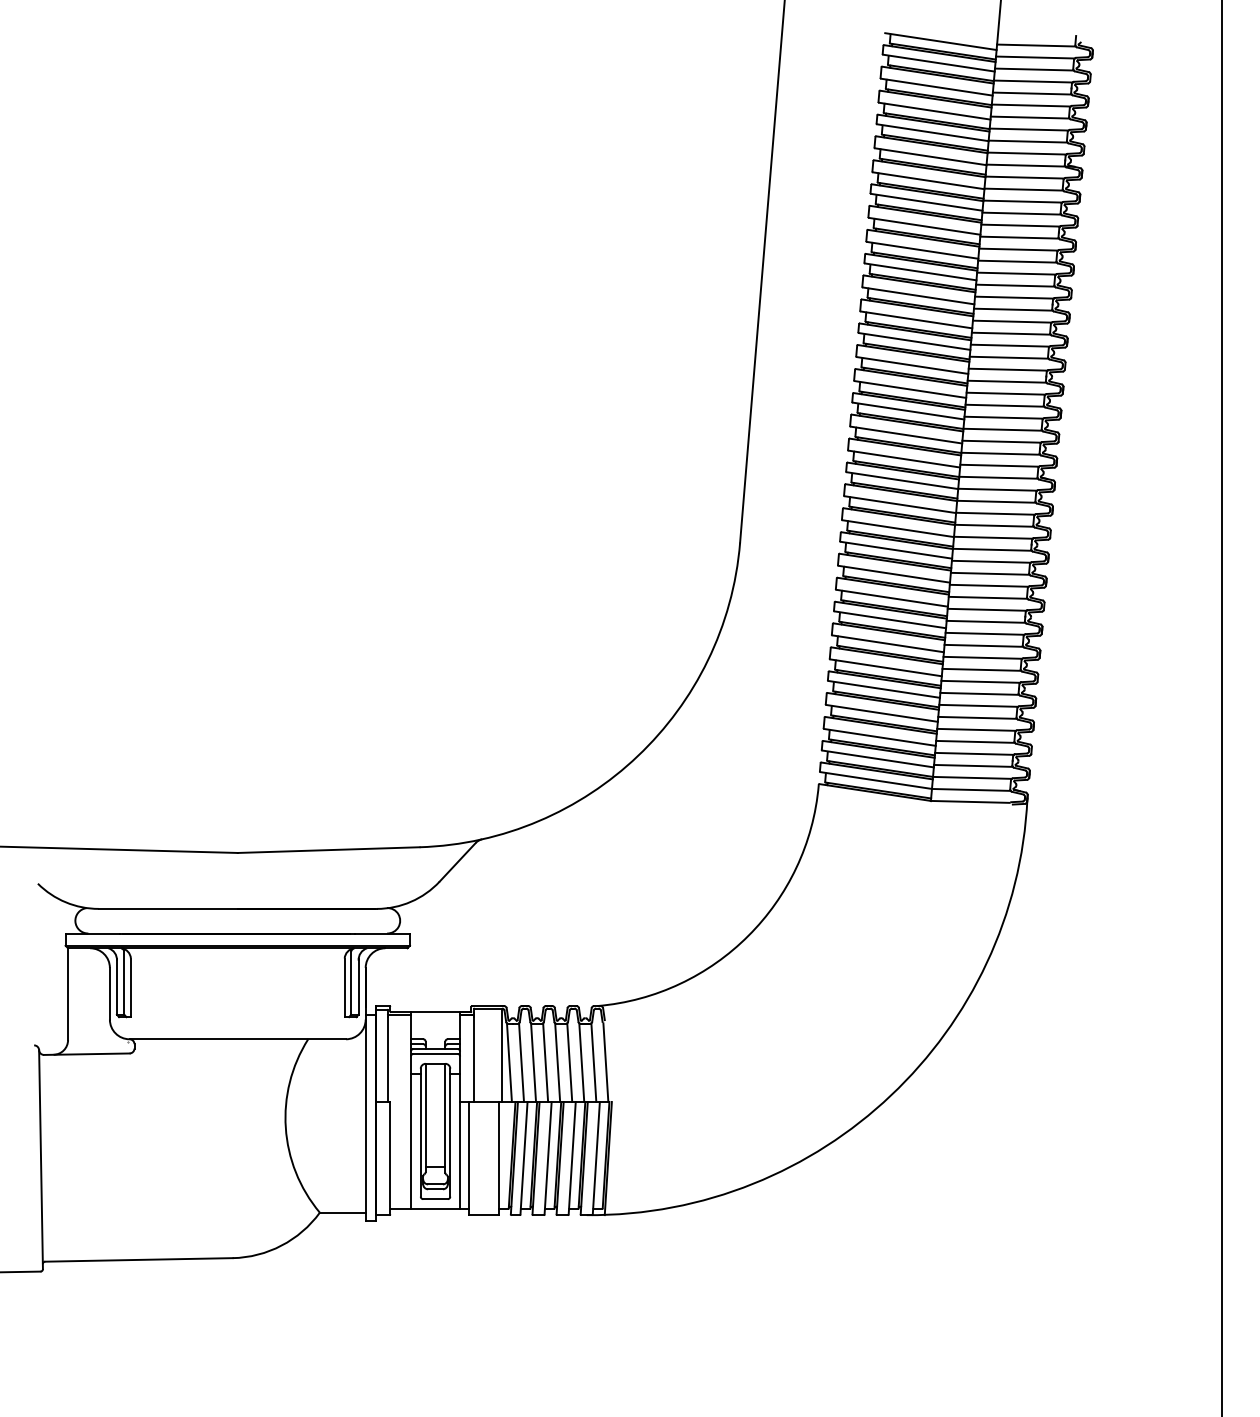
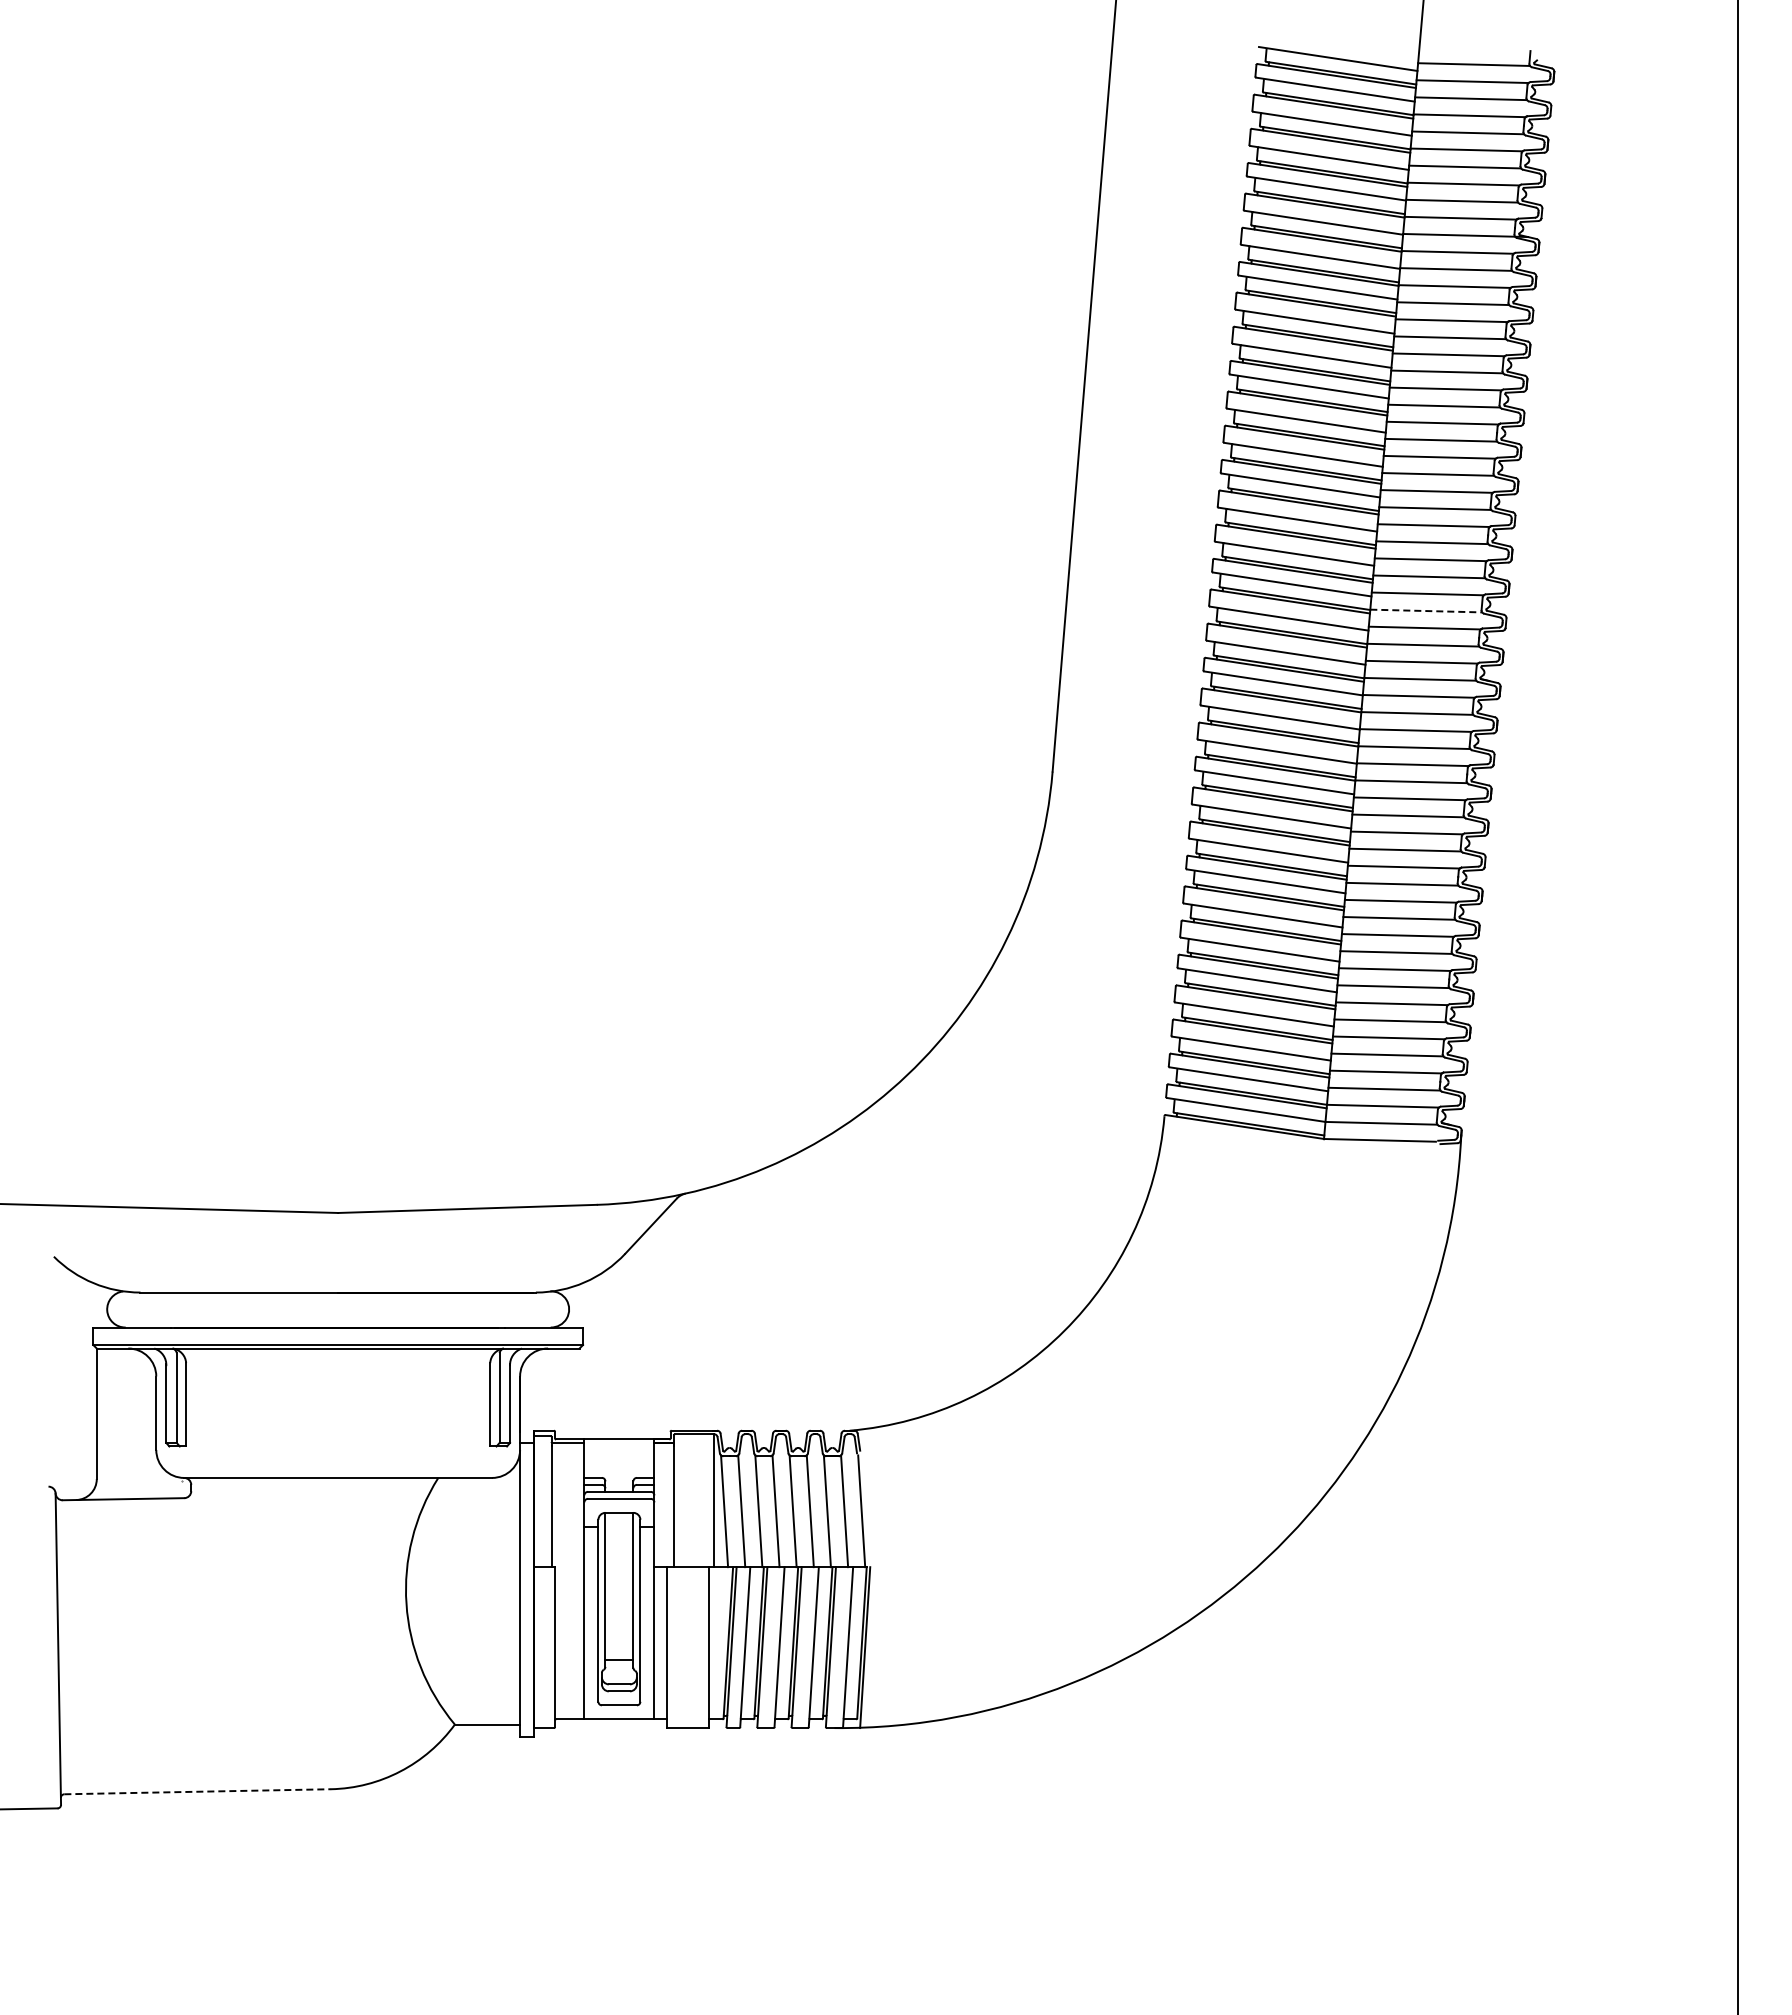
line: (1002, 430) -> (1426, 611), solid -> dashed
line: (139, 1259) -> (198, 1791), solid -> dashed

